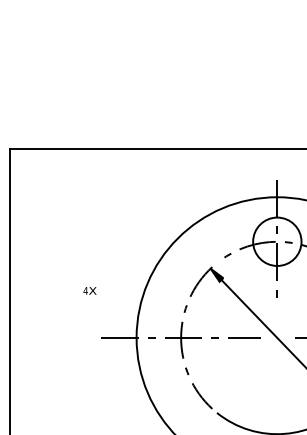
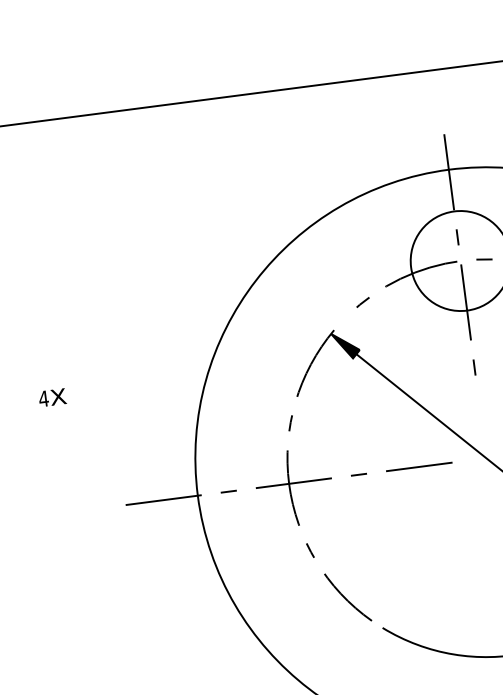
text: (89, 290) -> (51, 396), moved

